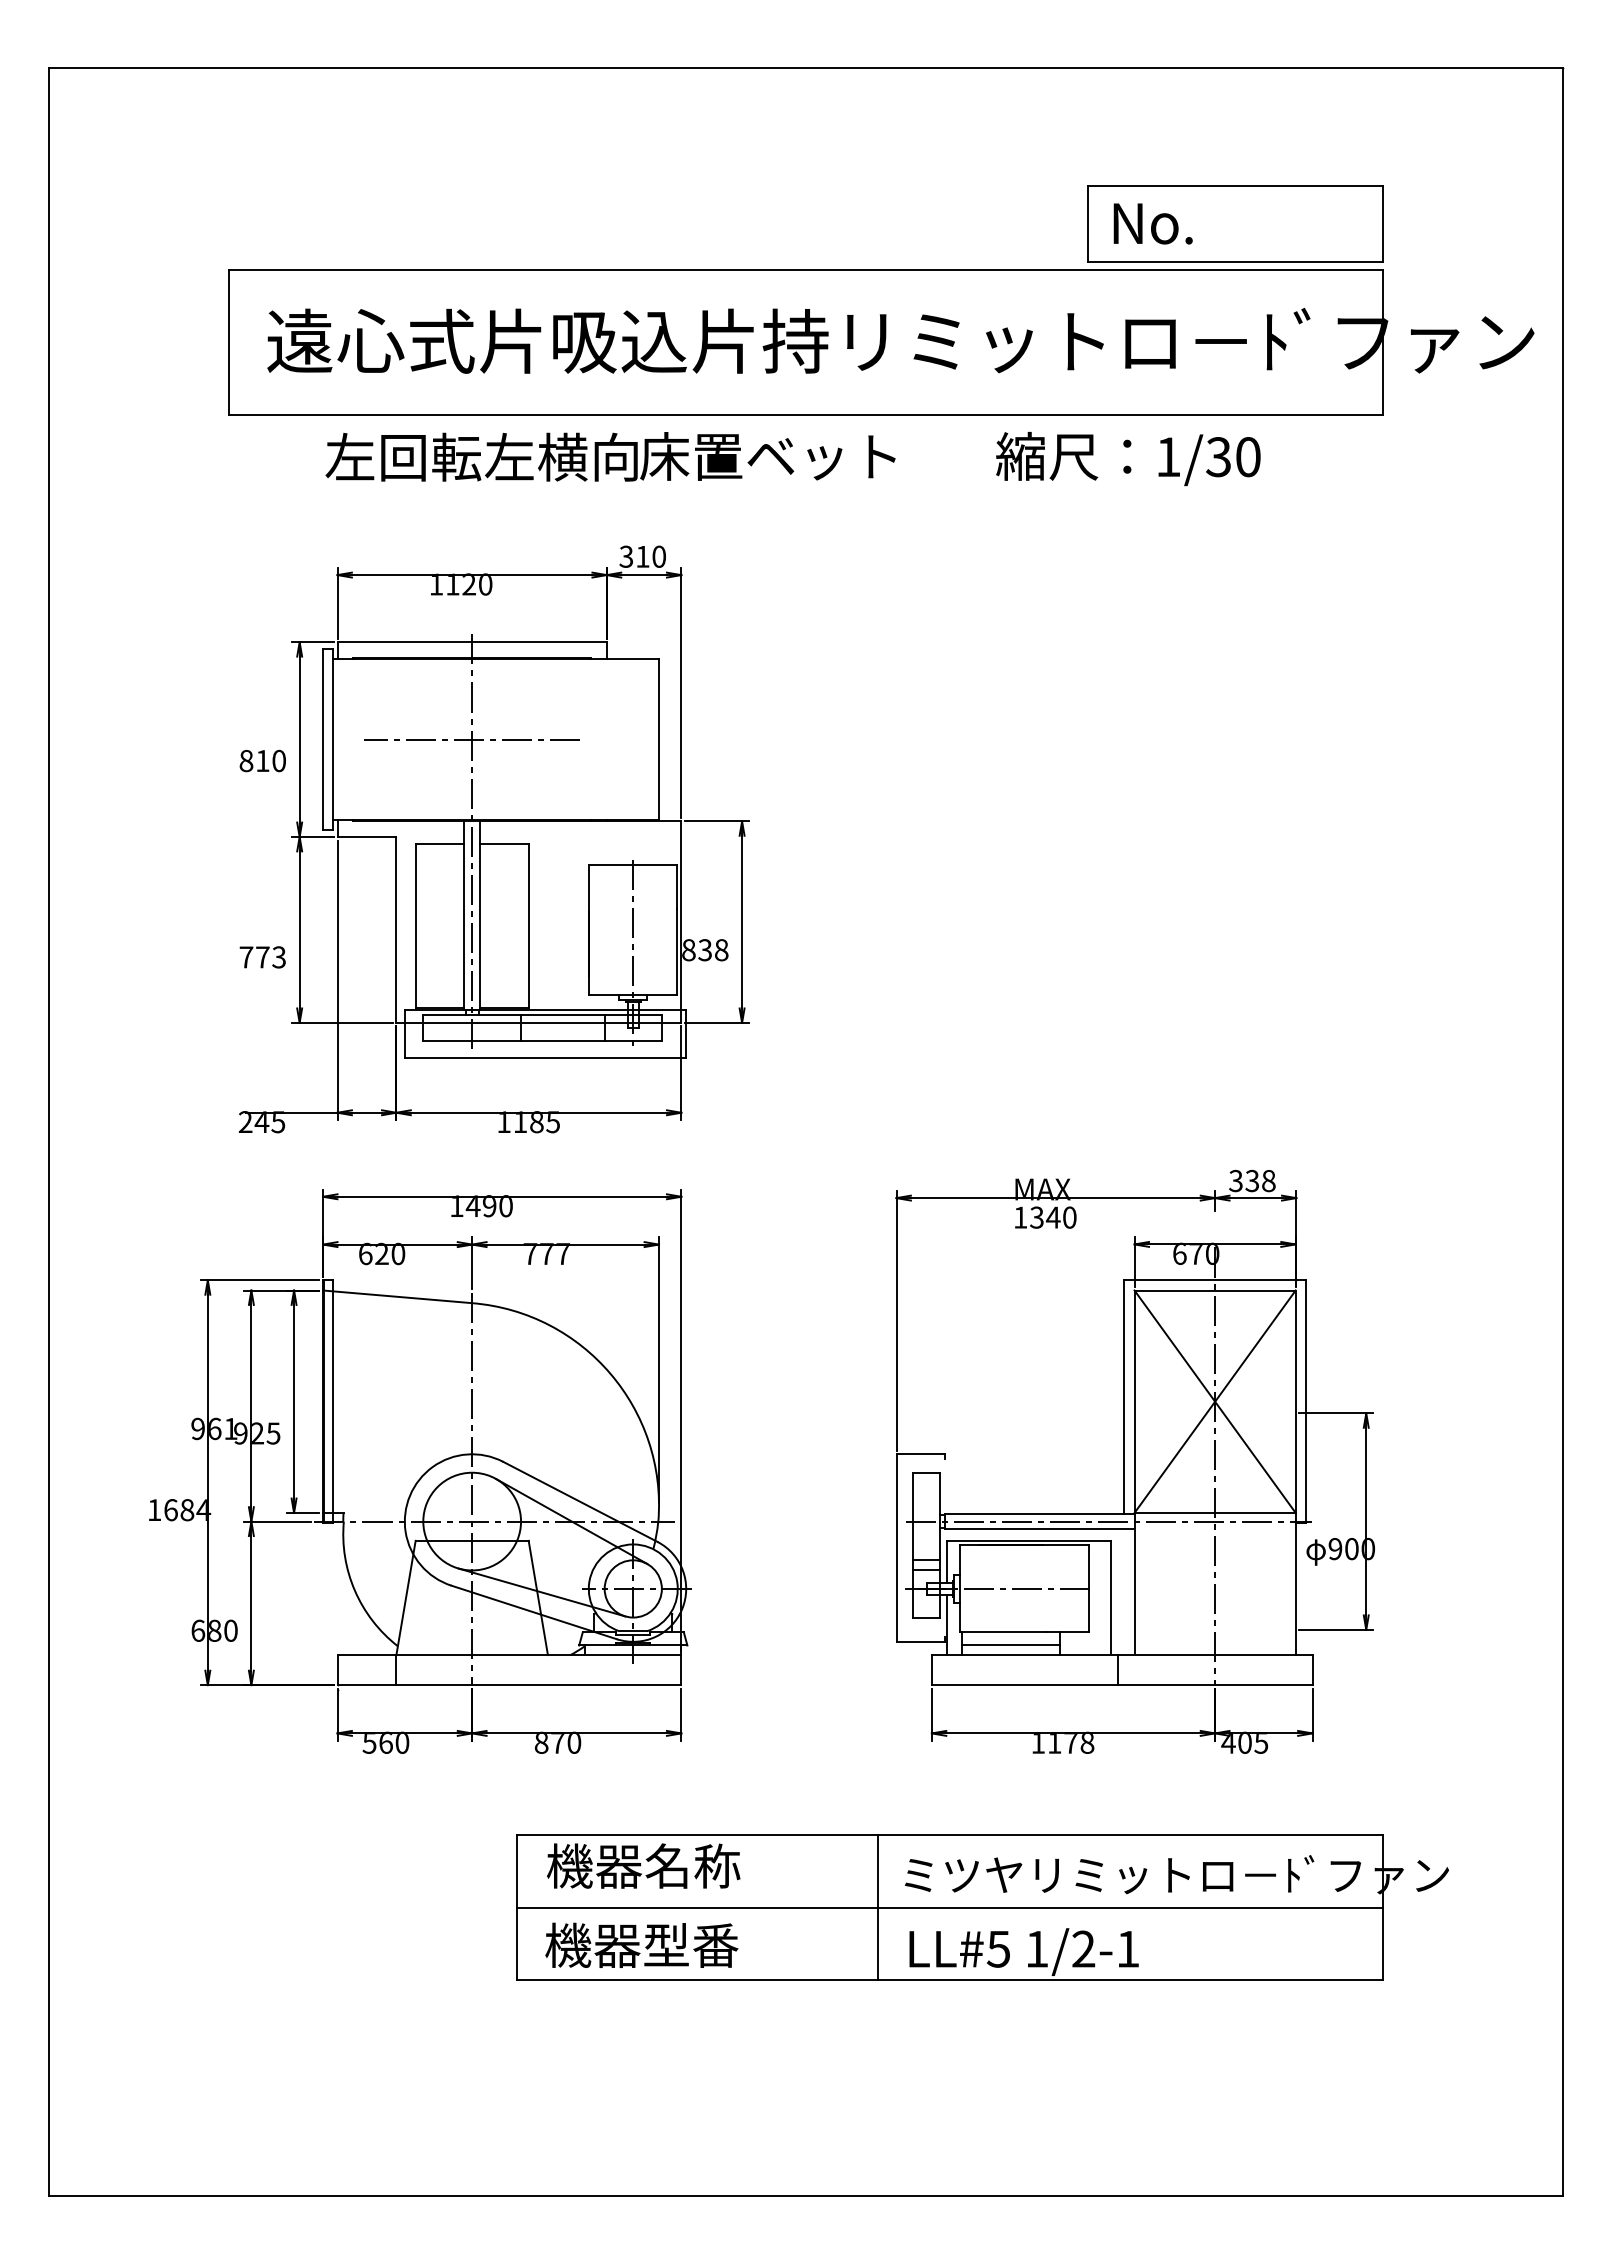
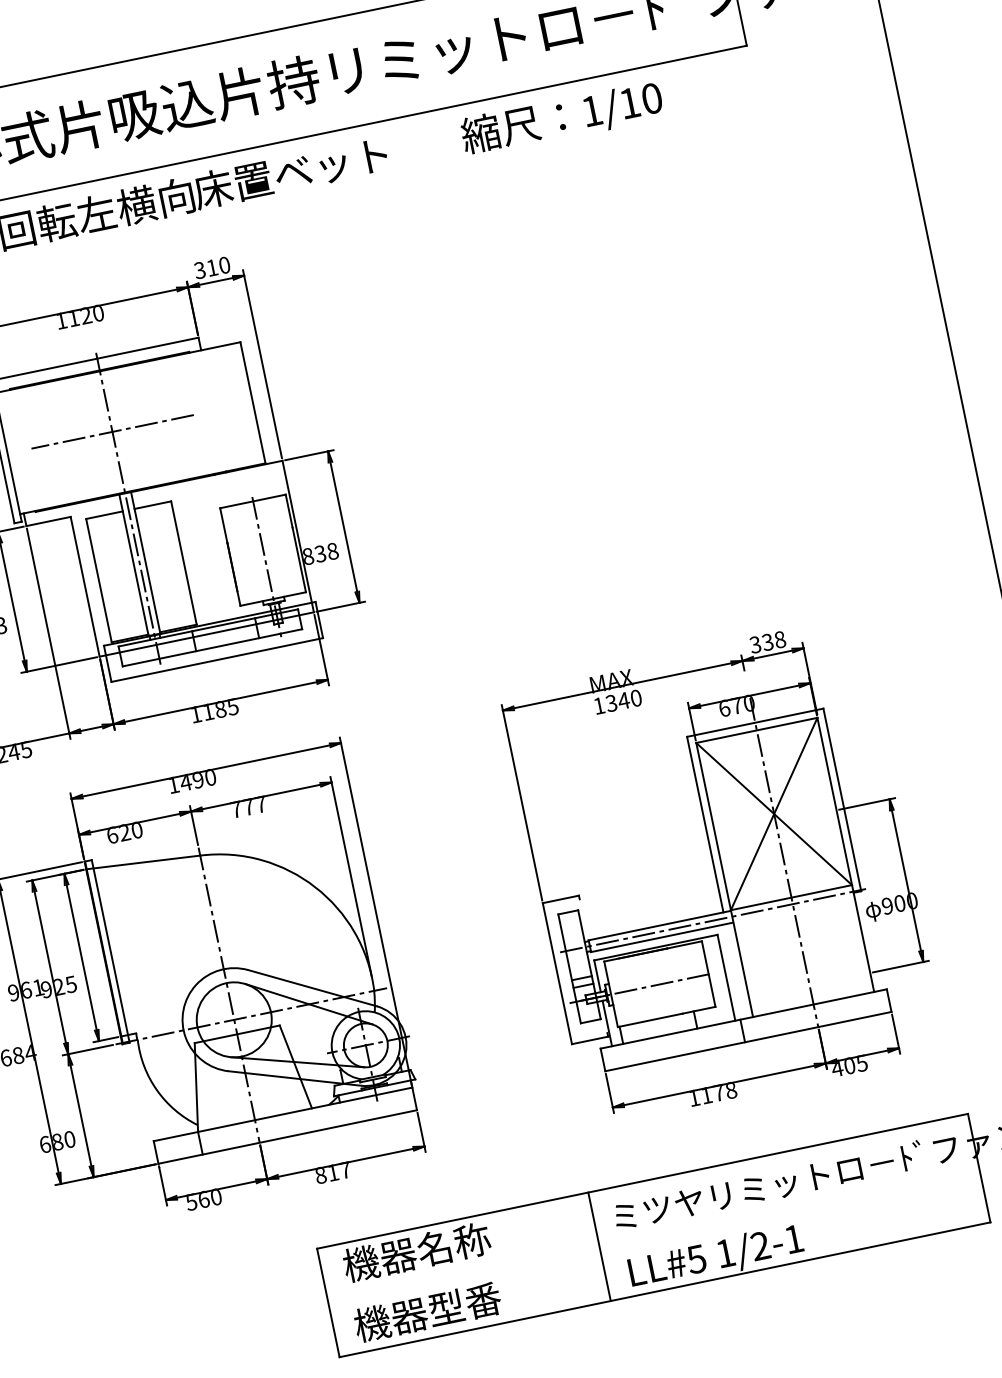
text: (1218, 457) -> (629, 103), 1/30 -> 1/10
line: (1010, 1645) -> (658, 1029), removed
text: (566, 1742) -> (339, 1171), 870 -> 817
line: (950, 1907) -> (653, 1235), removed

